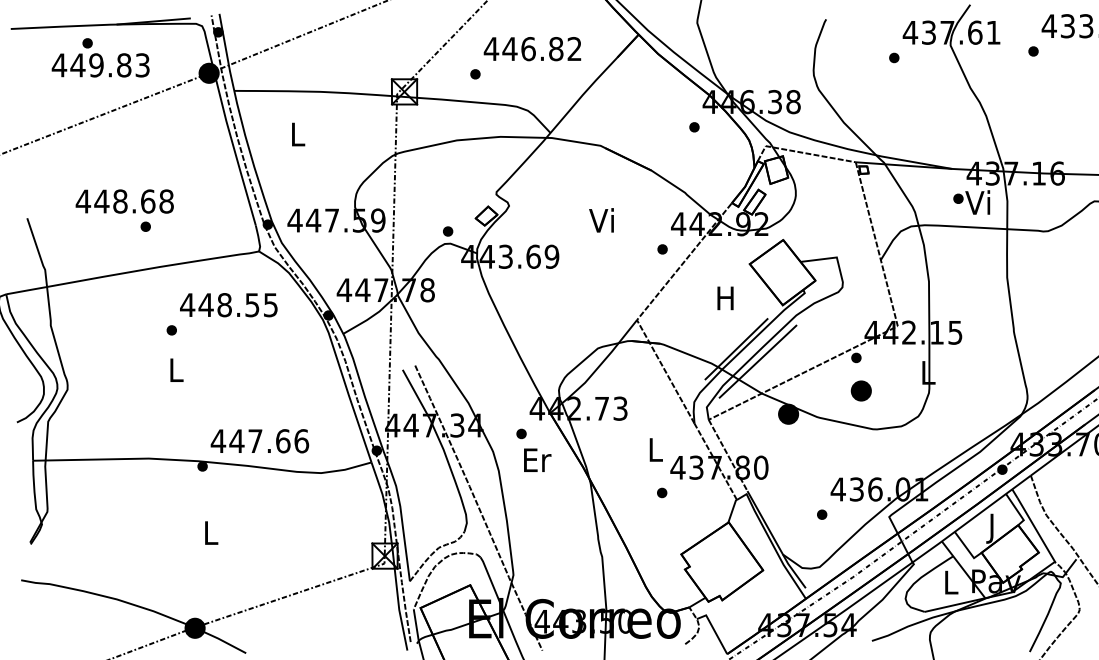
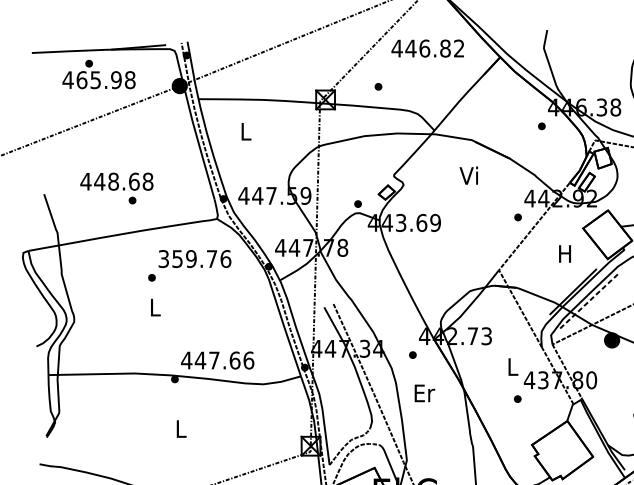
text: (532, 49) -> (427, 48), moved
text: (109, 65) -> (105, 80), 449.83 -> 465.98
text: (601, 220) -> (468, 175), moved
text: (229, 305) -> (195, 259), 448.55 -> 359.76
line: (758, 361) -> (589, 301), solid -> dashed
text: (537, 459) -> (424, 392), moved

